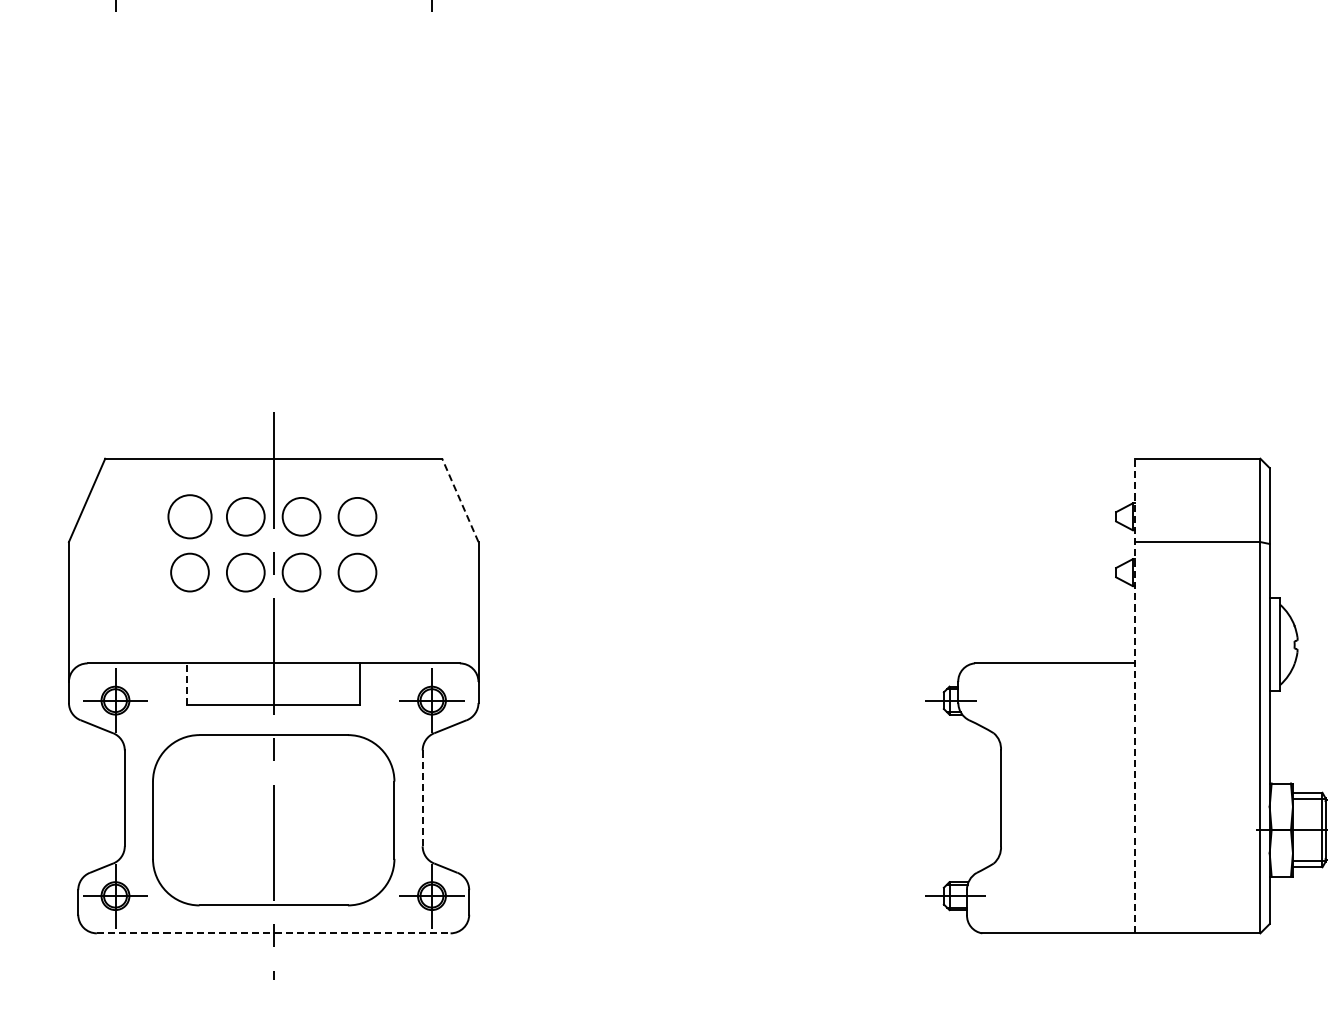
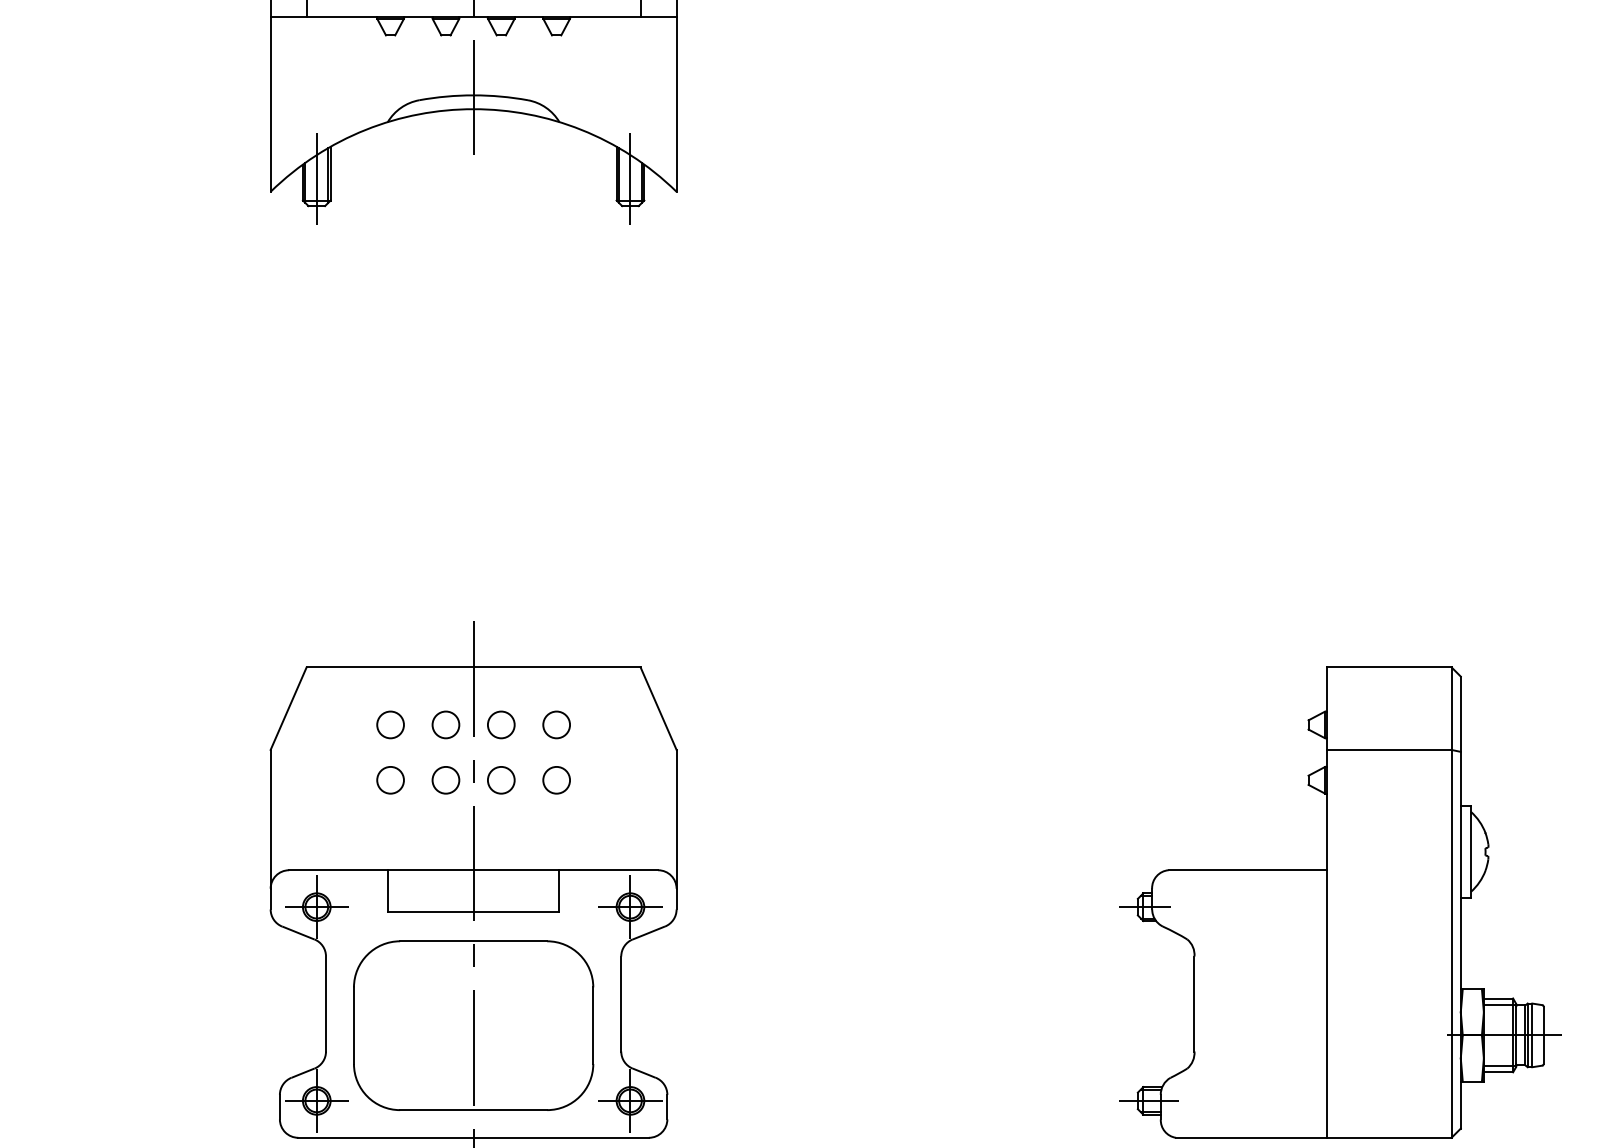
line: (460, 500) -> (658, 708), dashed -> solid
circle: (189, 516) -> (390, 724), size x0.62
circle: (245, 516) -> (445, 724), size x0.71
circle: (301, 516) -> (501, 724), size x0.71
circle: (357, 516) -> (556, 724), size x0.71
circle: (245, 571) -> (445, 779), size x0.71
circle: (357, 571) -> (556, 779), size x0.71
circle: (189, 572) -> (390, 780), size x0.71
circle: (301, 572) -> (501, 780), size x0.71
line: (186, 684) -> (387, 891), dashed -> solid
line: (1135, 695) -> (1327, 902), dashed -> solid
line: (422, 798) -> (621, 1004), dashed -> solid
line: (274, 933) -> (474, 1137), dashed -> solid

